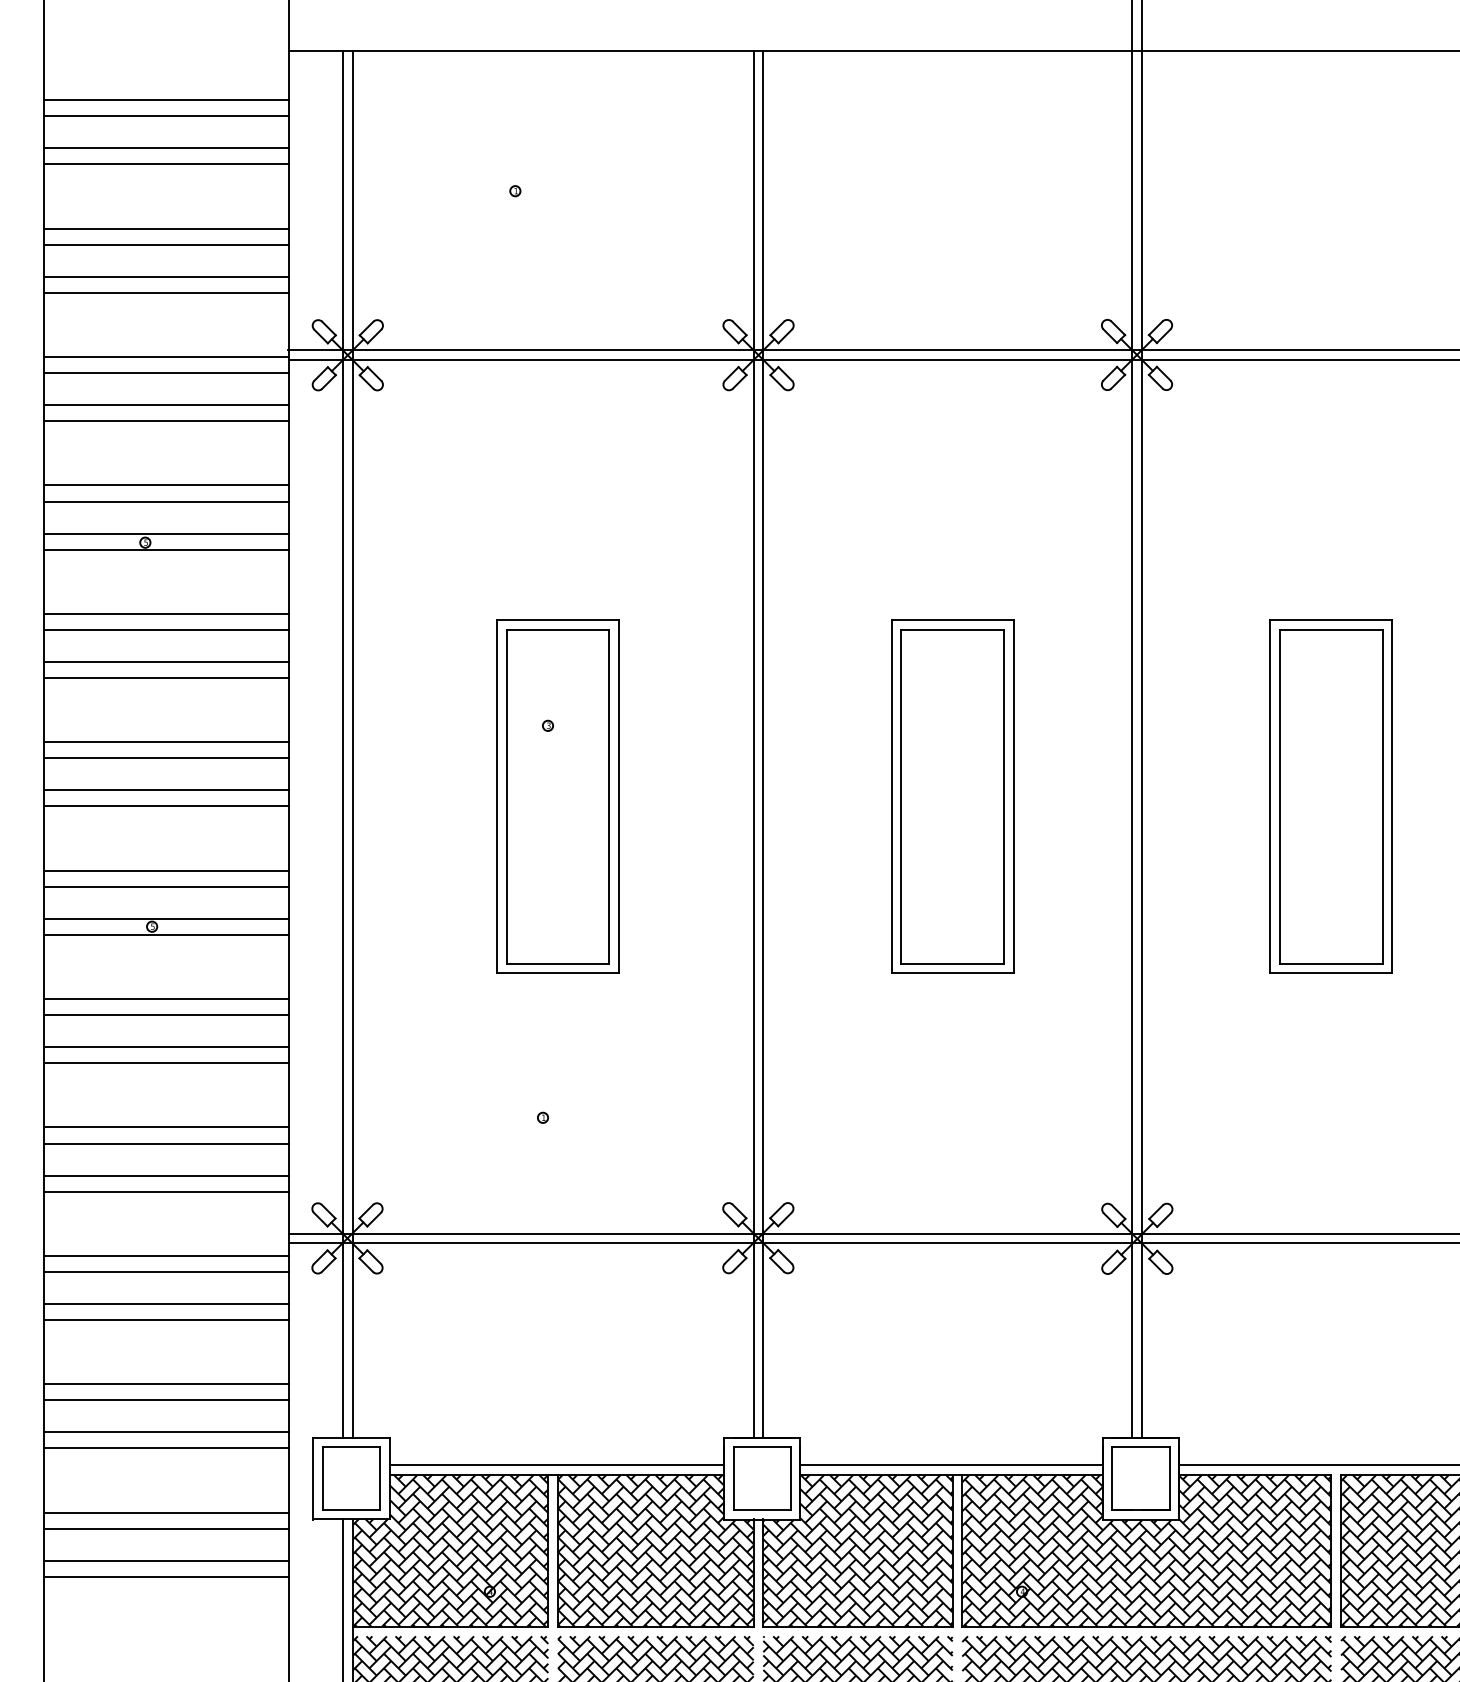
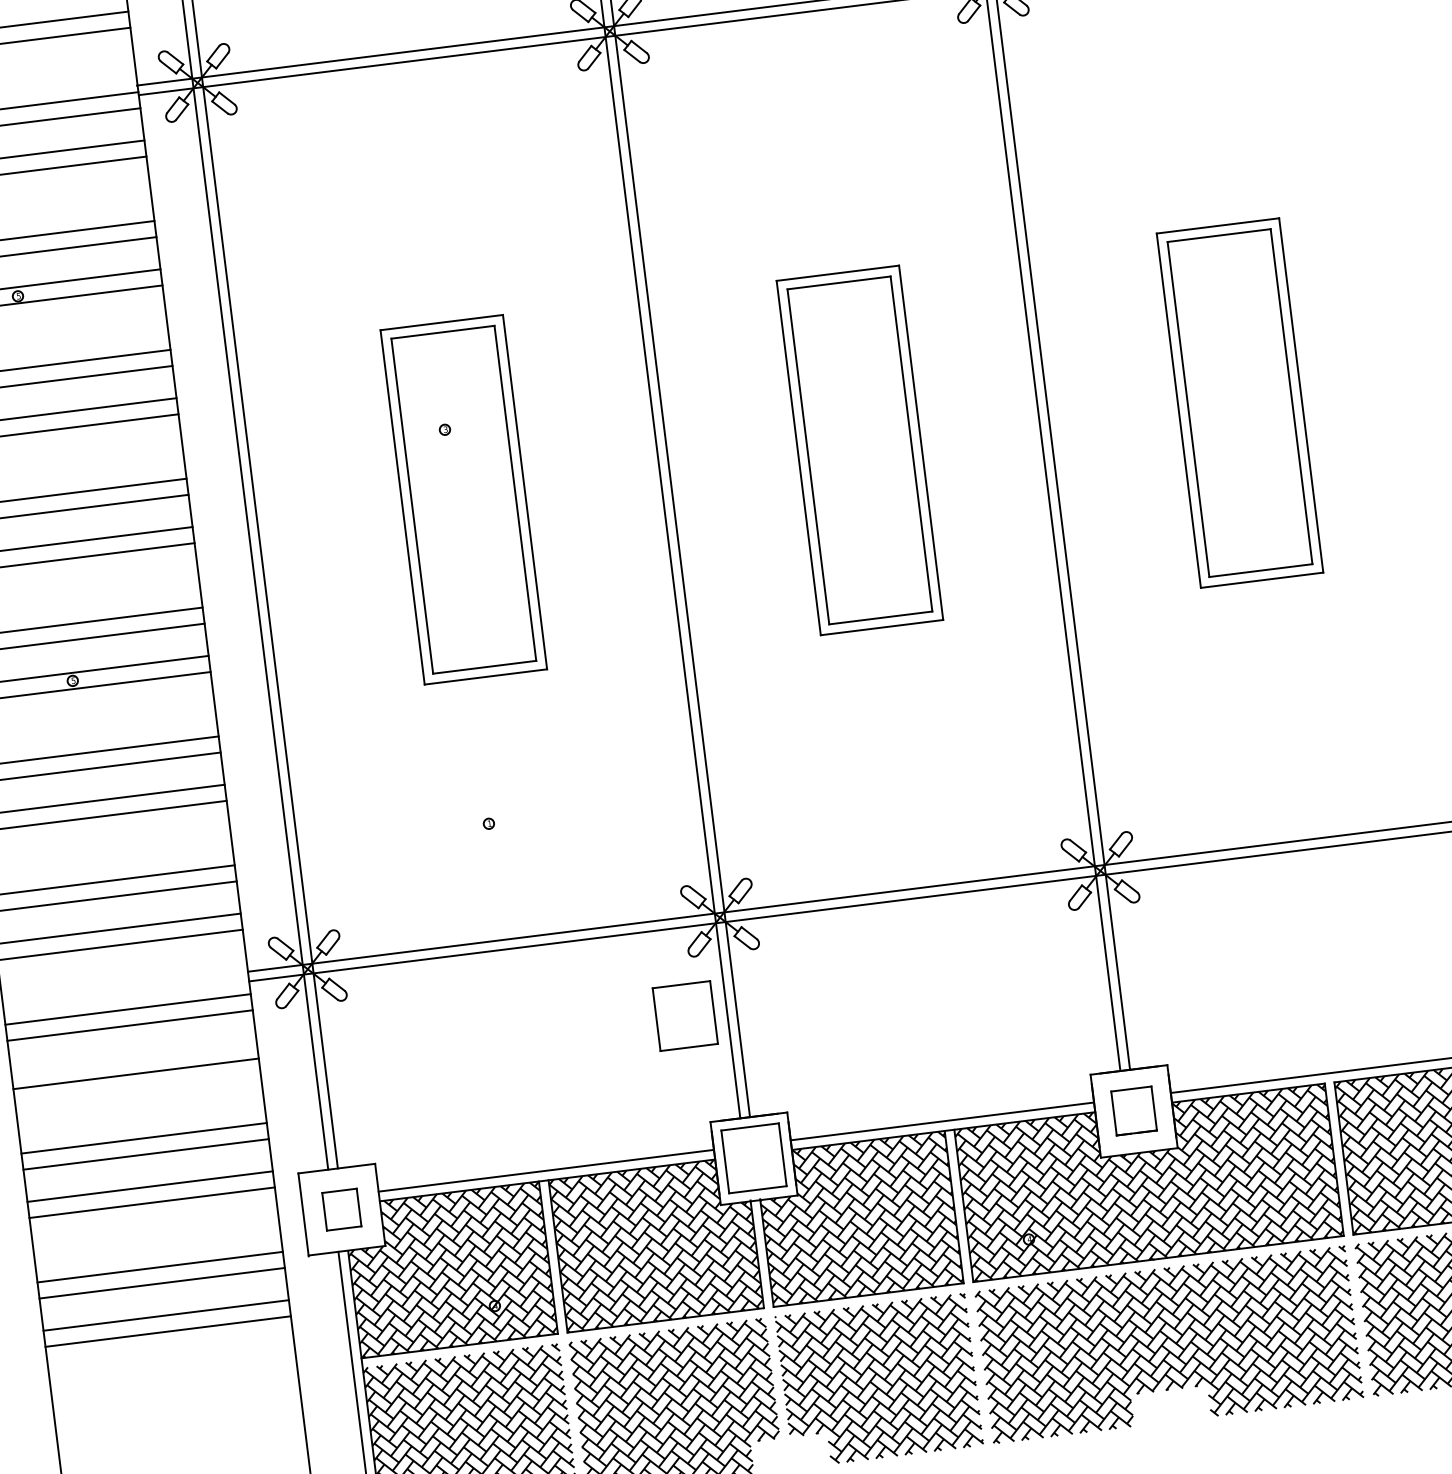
line: (165, 1304) -> (133, 1058), removed
part: (712, 1330) -> (685, 1016), added
part: (351, 1478) -> (341, 1209), size x0.6
part: (1140, 1478) -> (1133, 1111), size x0.7

